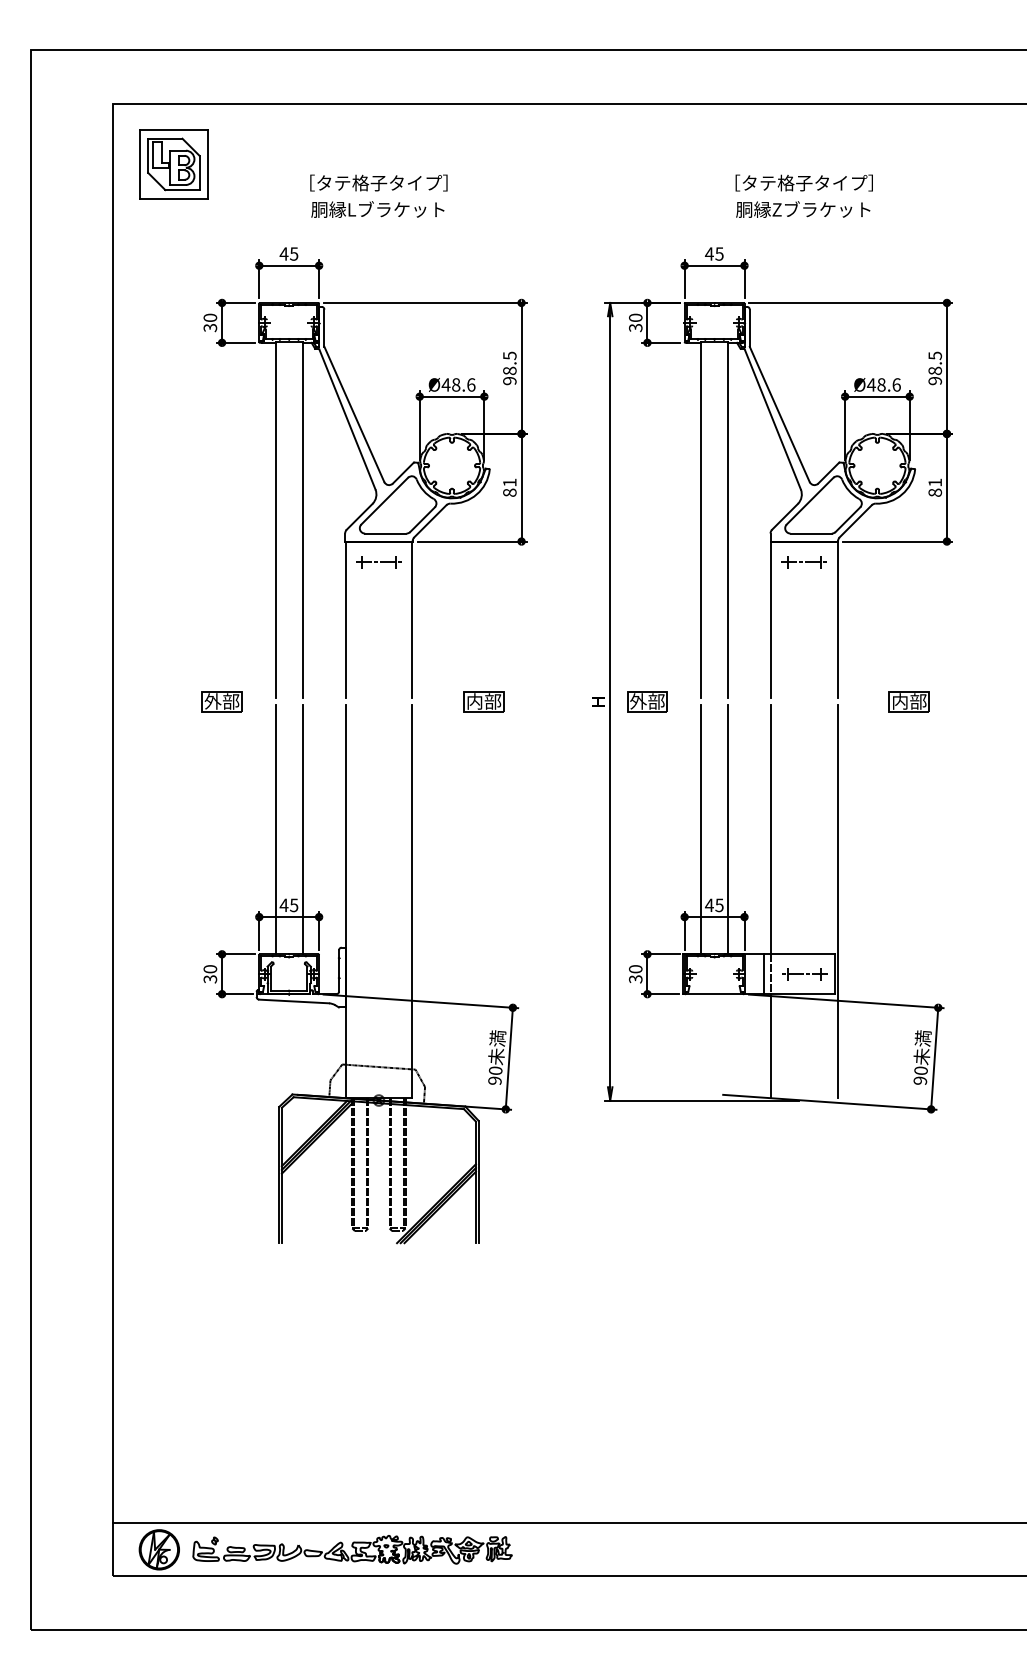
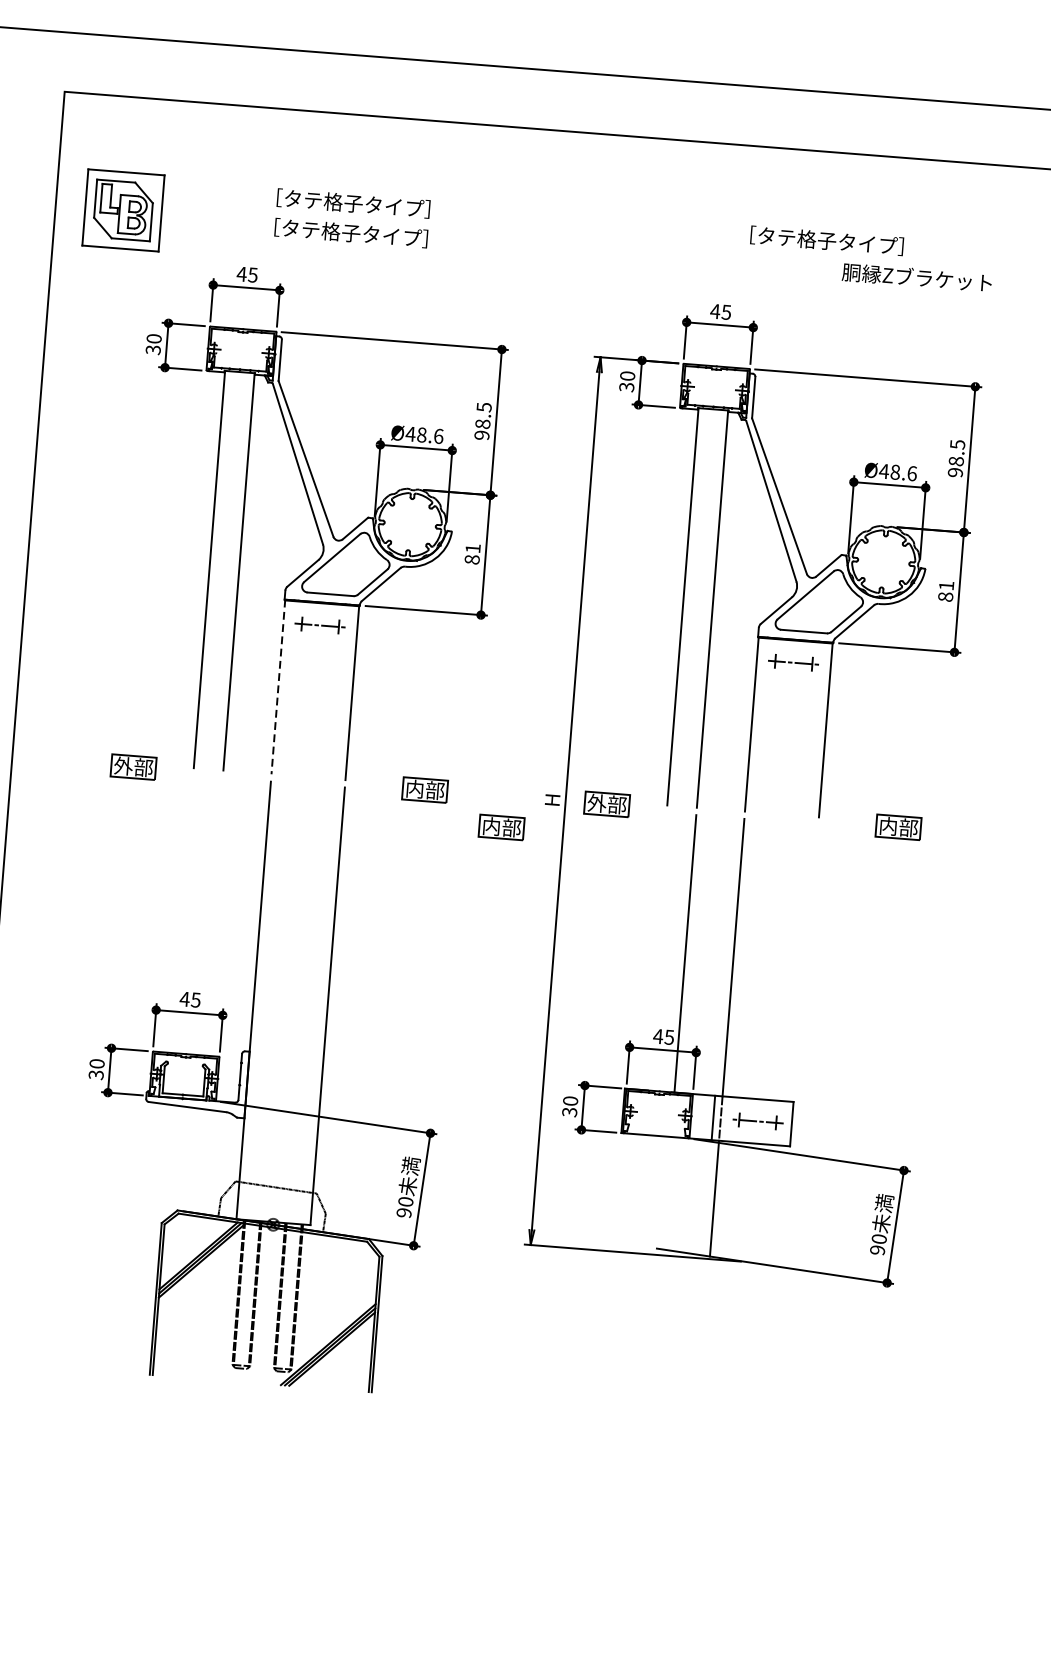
part: (173, 164) -> (123, 210), moved
text: (378, 209) -> (350, 232), 胴縁Lブラケット -> ［タテ格子タイプ］
text: (803, 209) -> (917, 277), moved
line: (345, 620) -> (278, 687), solid -> dashed
part: (554, 729) -> (501, 827), added
line: (275, 829) -> (181, 914), removed
line: (302, 829) -> (211, 916), removed
line: (701, 829) -> (656, 951), removed
line: (837, 901) -> (801, 1043), removed

